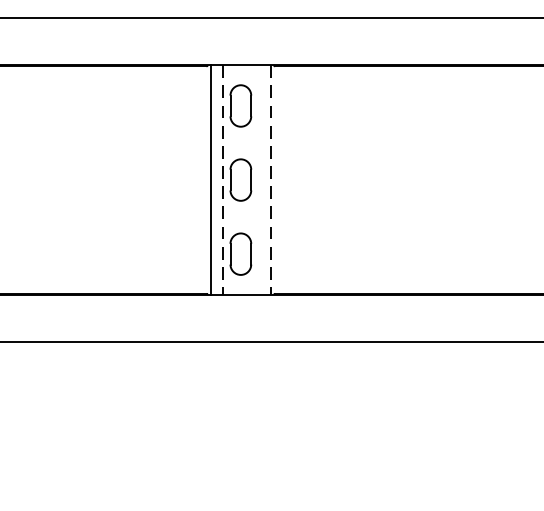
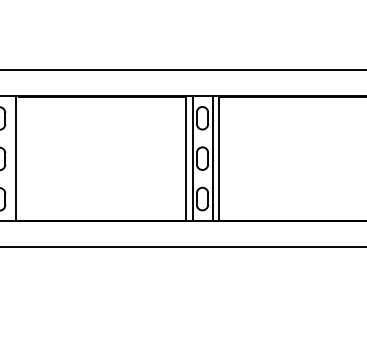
line: (222, 179) -> (192, 158), dashed -> solid
line: (259, 179) -> (212, 158), added
line: (271, 179) -> (219, 158), dashed -> solid

